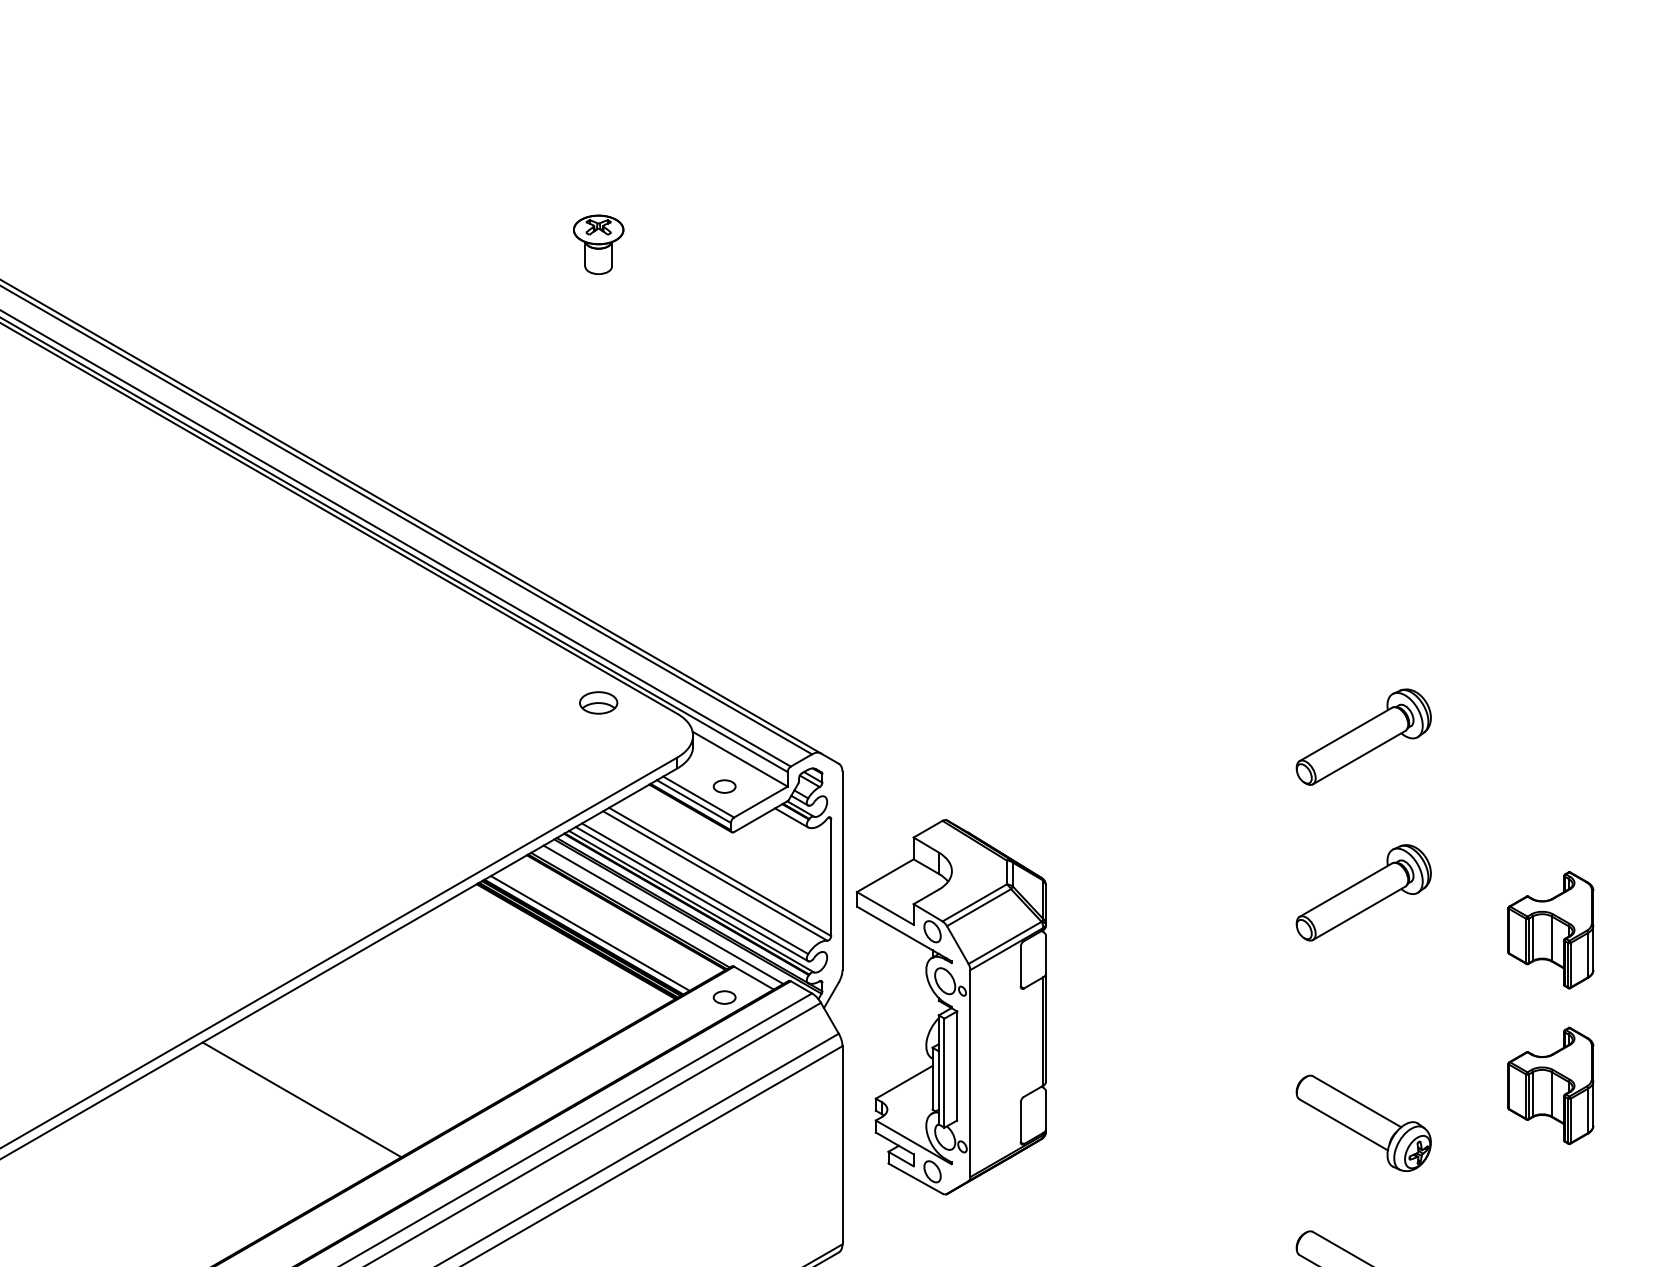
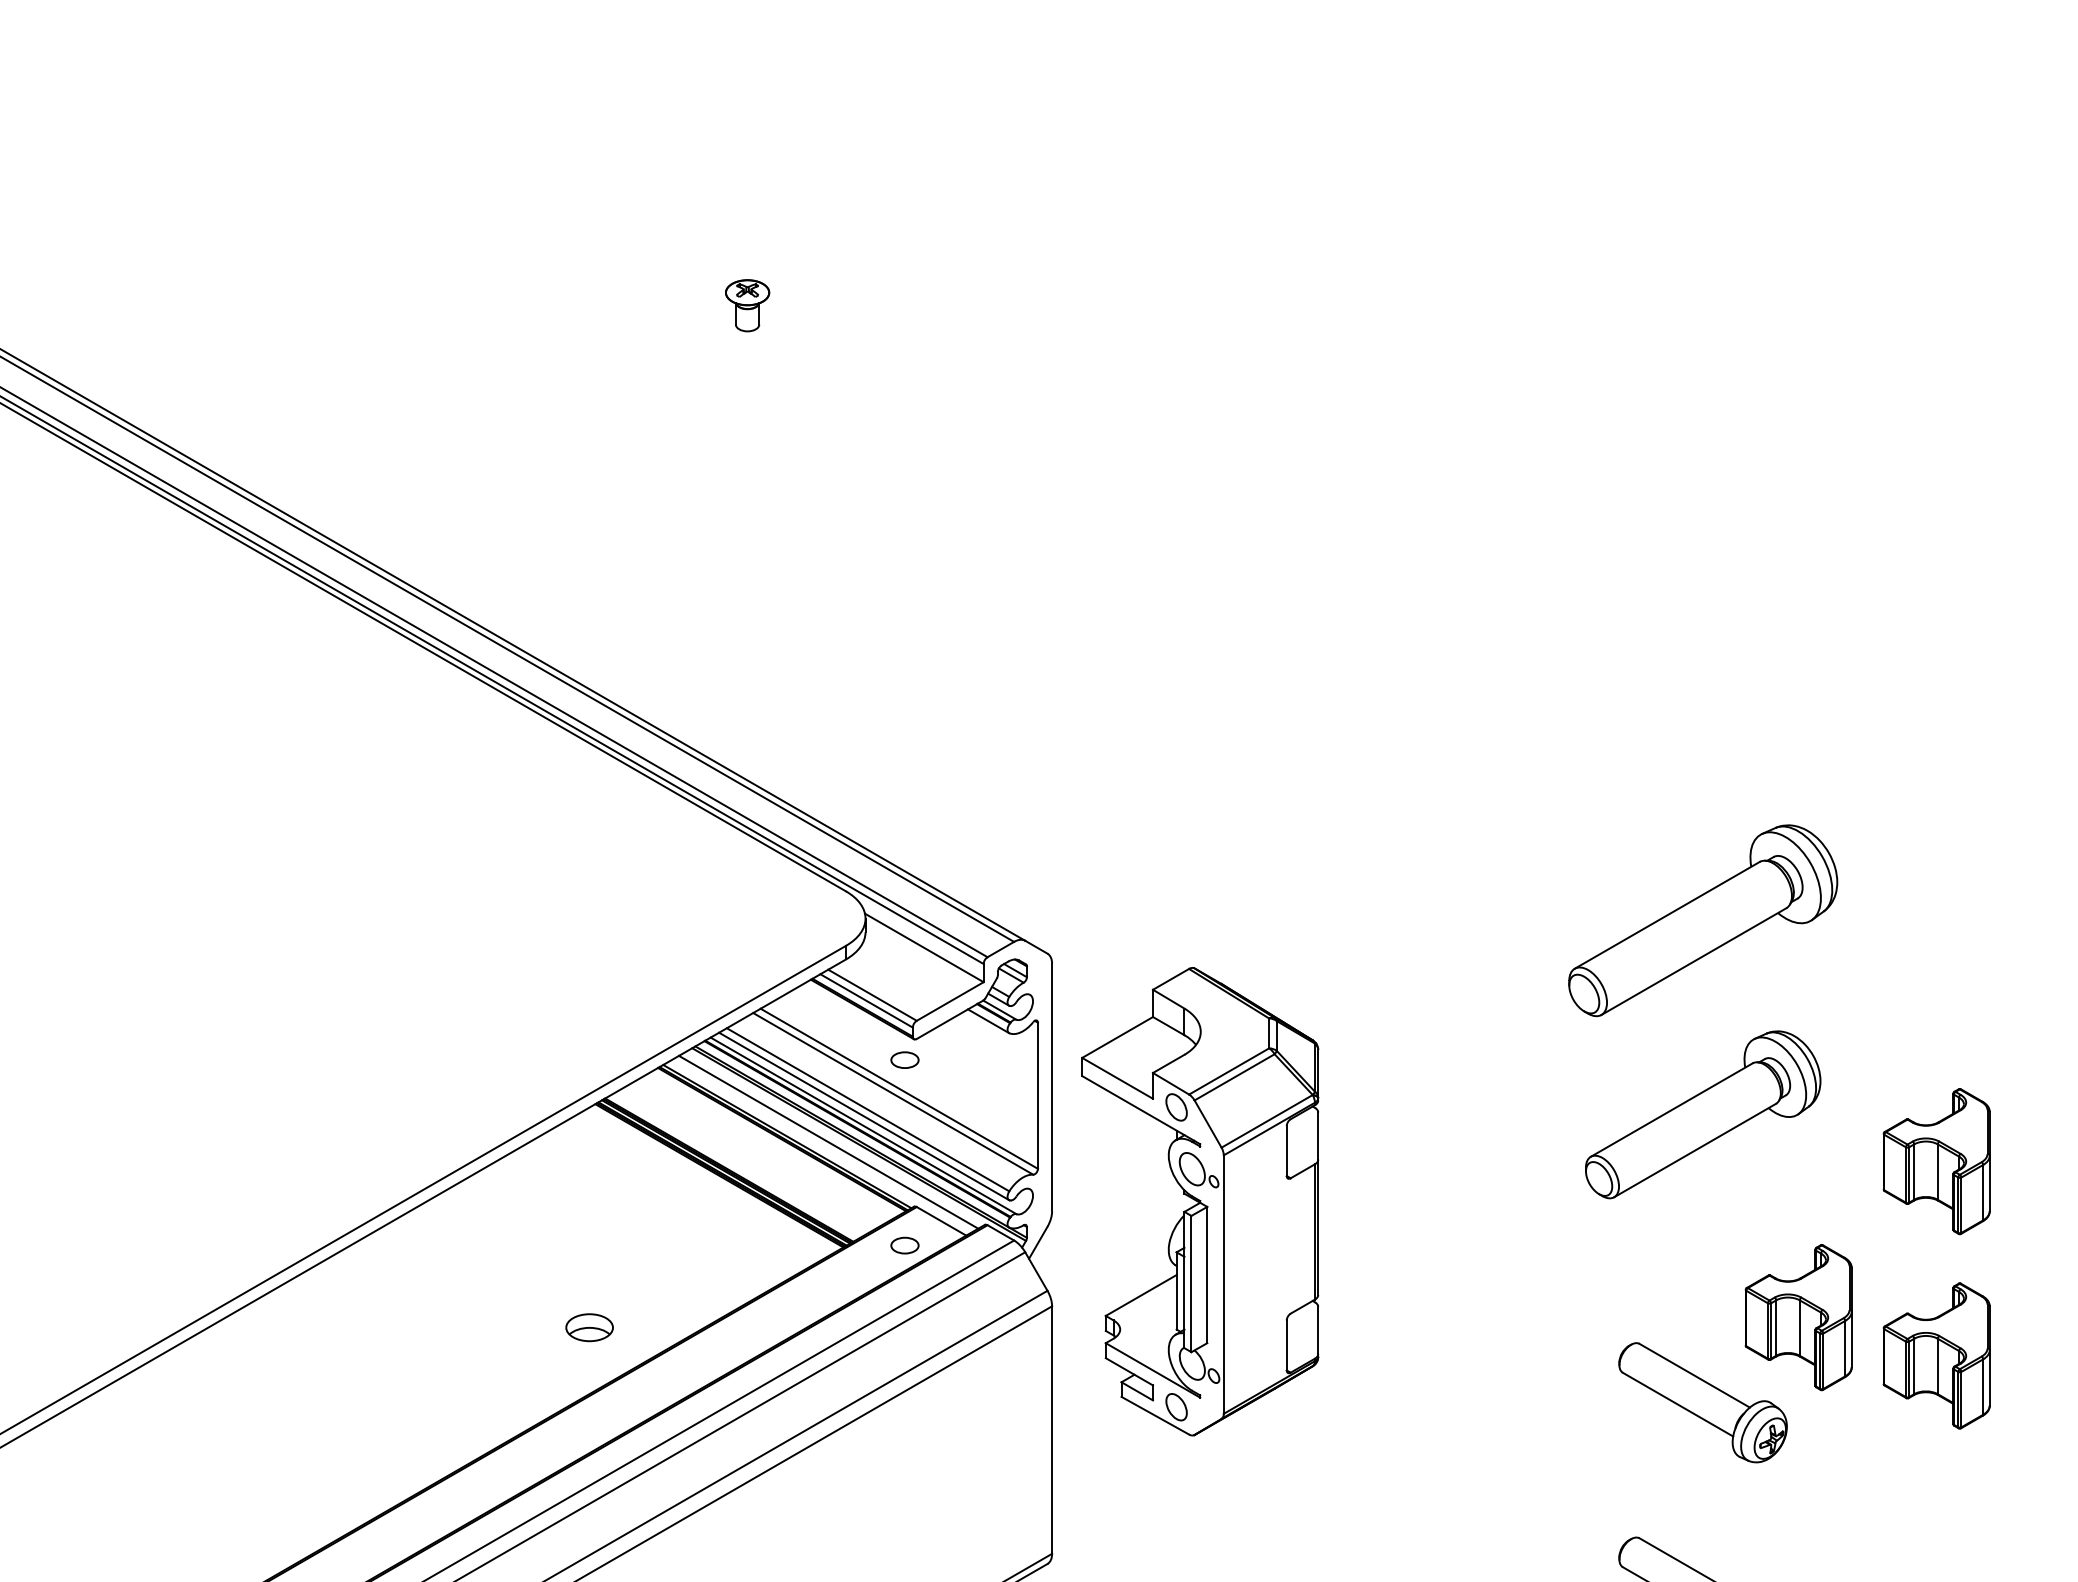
part: (598, 244) -> (747, 305), size x0.7
part: (598, 702) -> (589, 1327), moved
part: (1363, 736) -> (1702, 919), size x1.6
part: (724, 786) -> (904, 1059), moved
part: (1363, 892) -> (1702, 1114), size x1.4
line: (590, 933) -> (737, 1165), removed
part: (951, 1007) -> (1200, 1201), moved
part: (1440, 1055) -> (1798, 1317), added
line: (302, 1099) -> (377, 1373), removed

